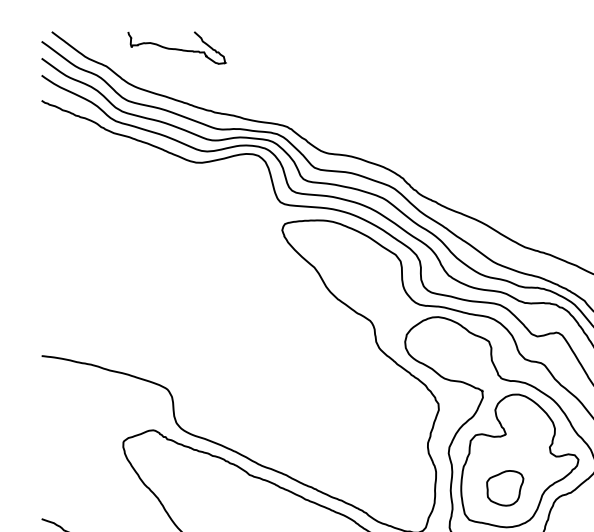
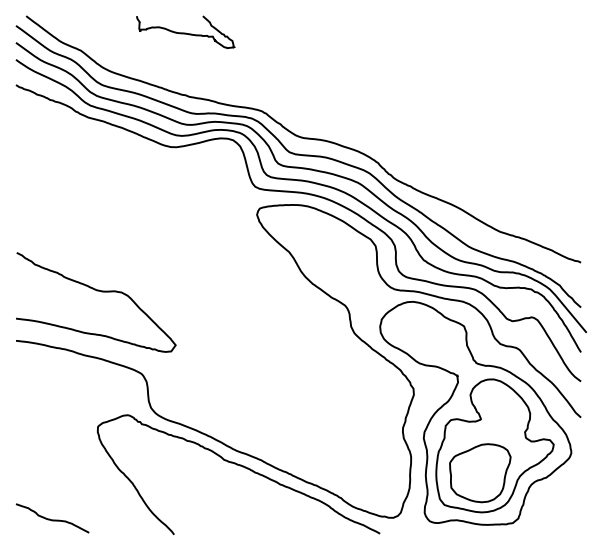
curve: (176, 48) -> (185, 32), moved
curve: (123, 306) -> (97, 291), added
part: (505, 488) -> (480, 473), size x1.67

